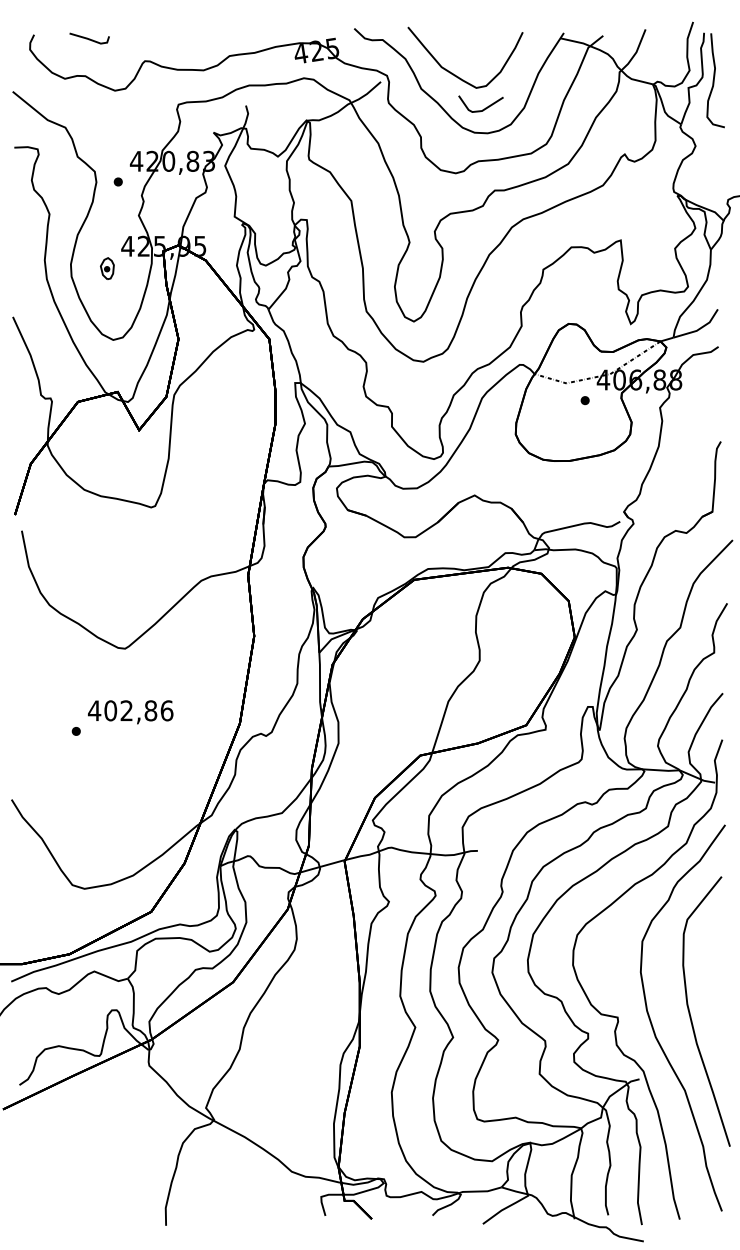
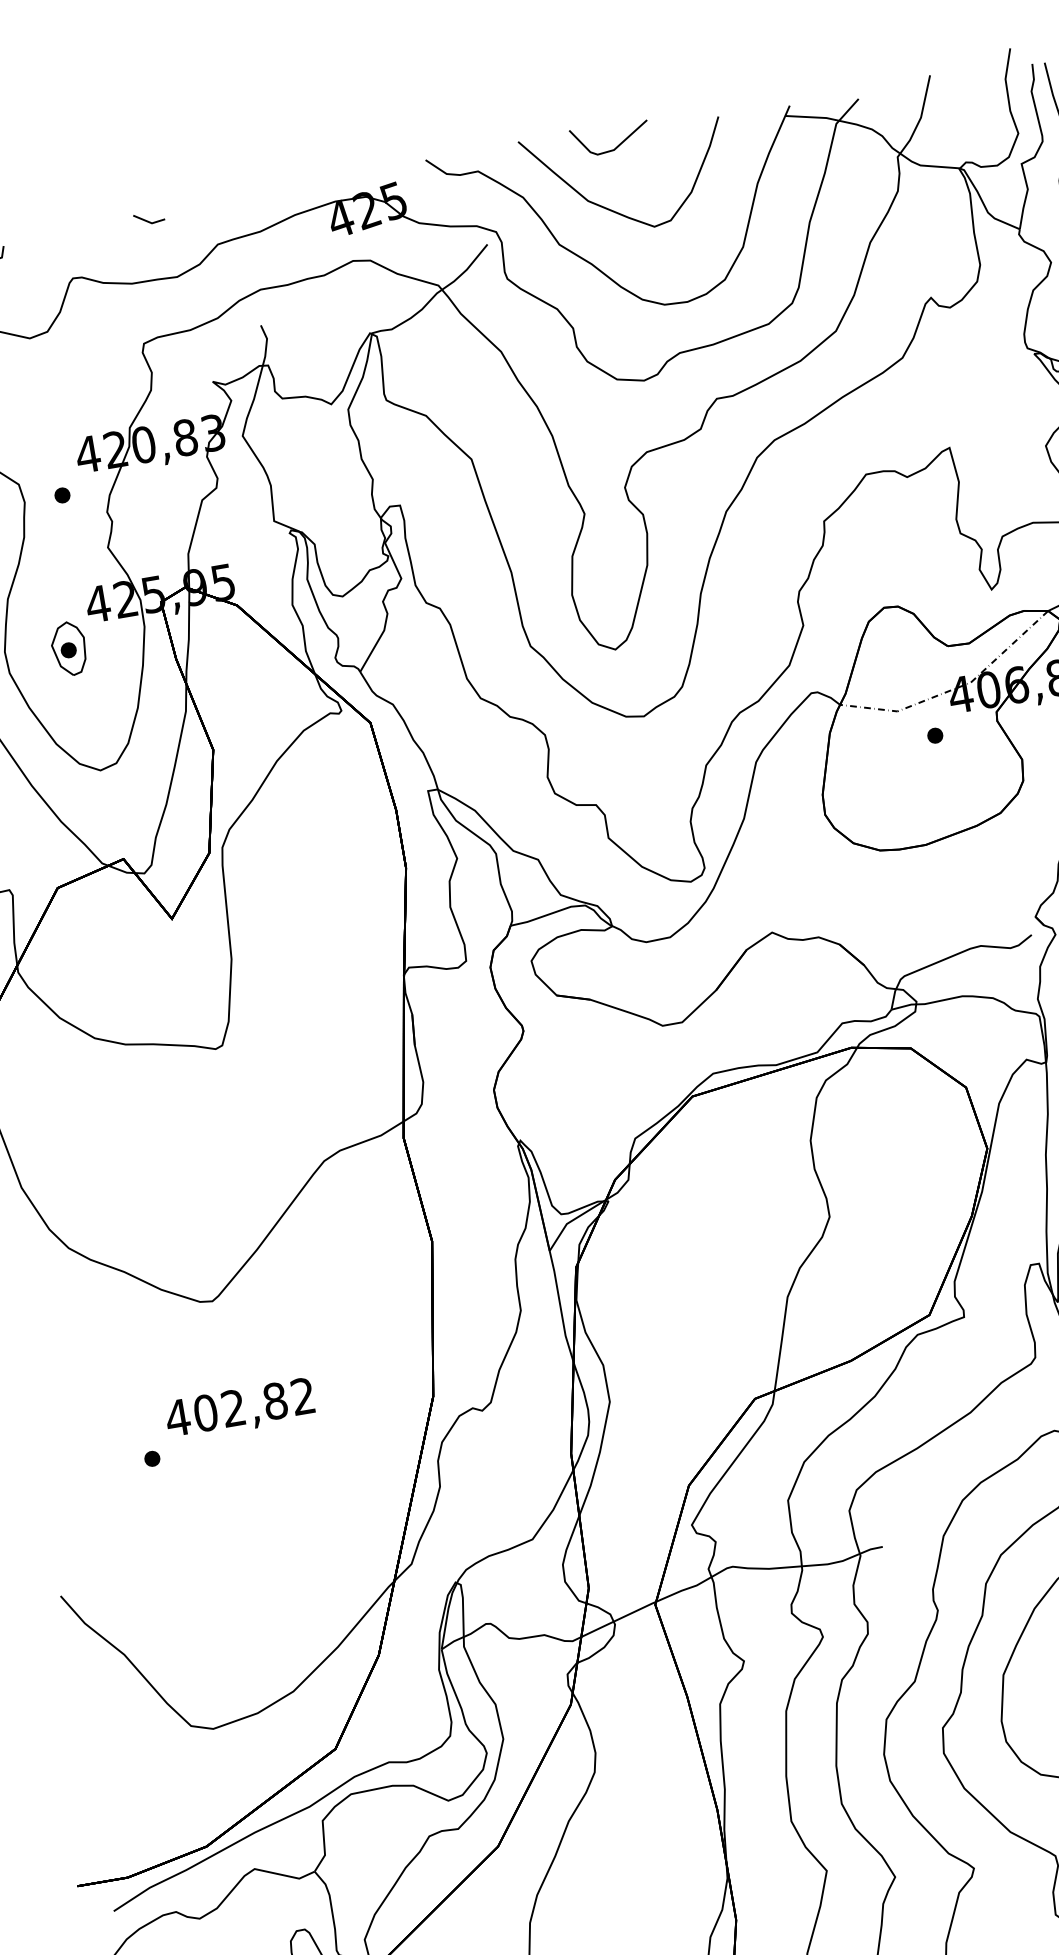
line: (192, 35) -> (147, 219), added
line: (482, 109) -> (614, 147), moved
part: (107, 268) -> (69, 648), size x1.43
text: (166, 710) -> (302, 1395), 402,86 -> 402,82

